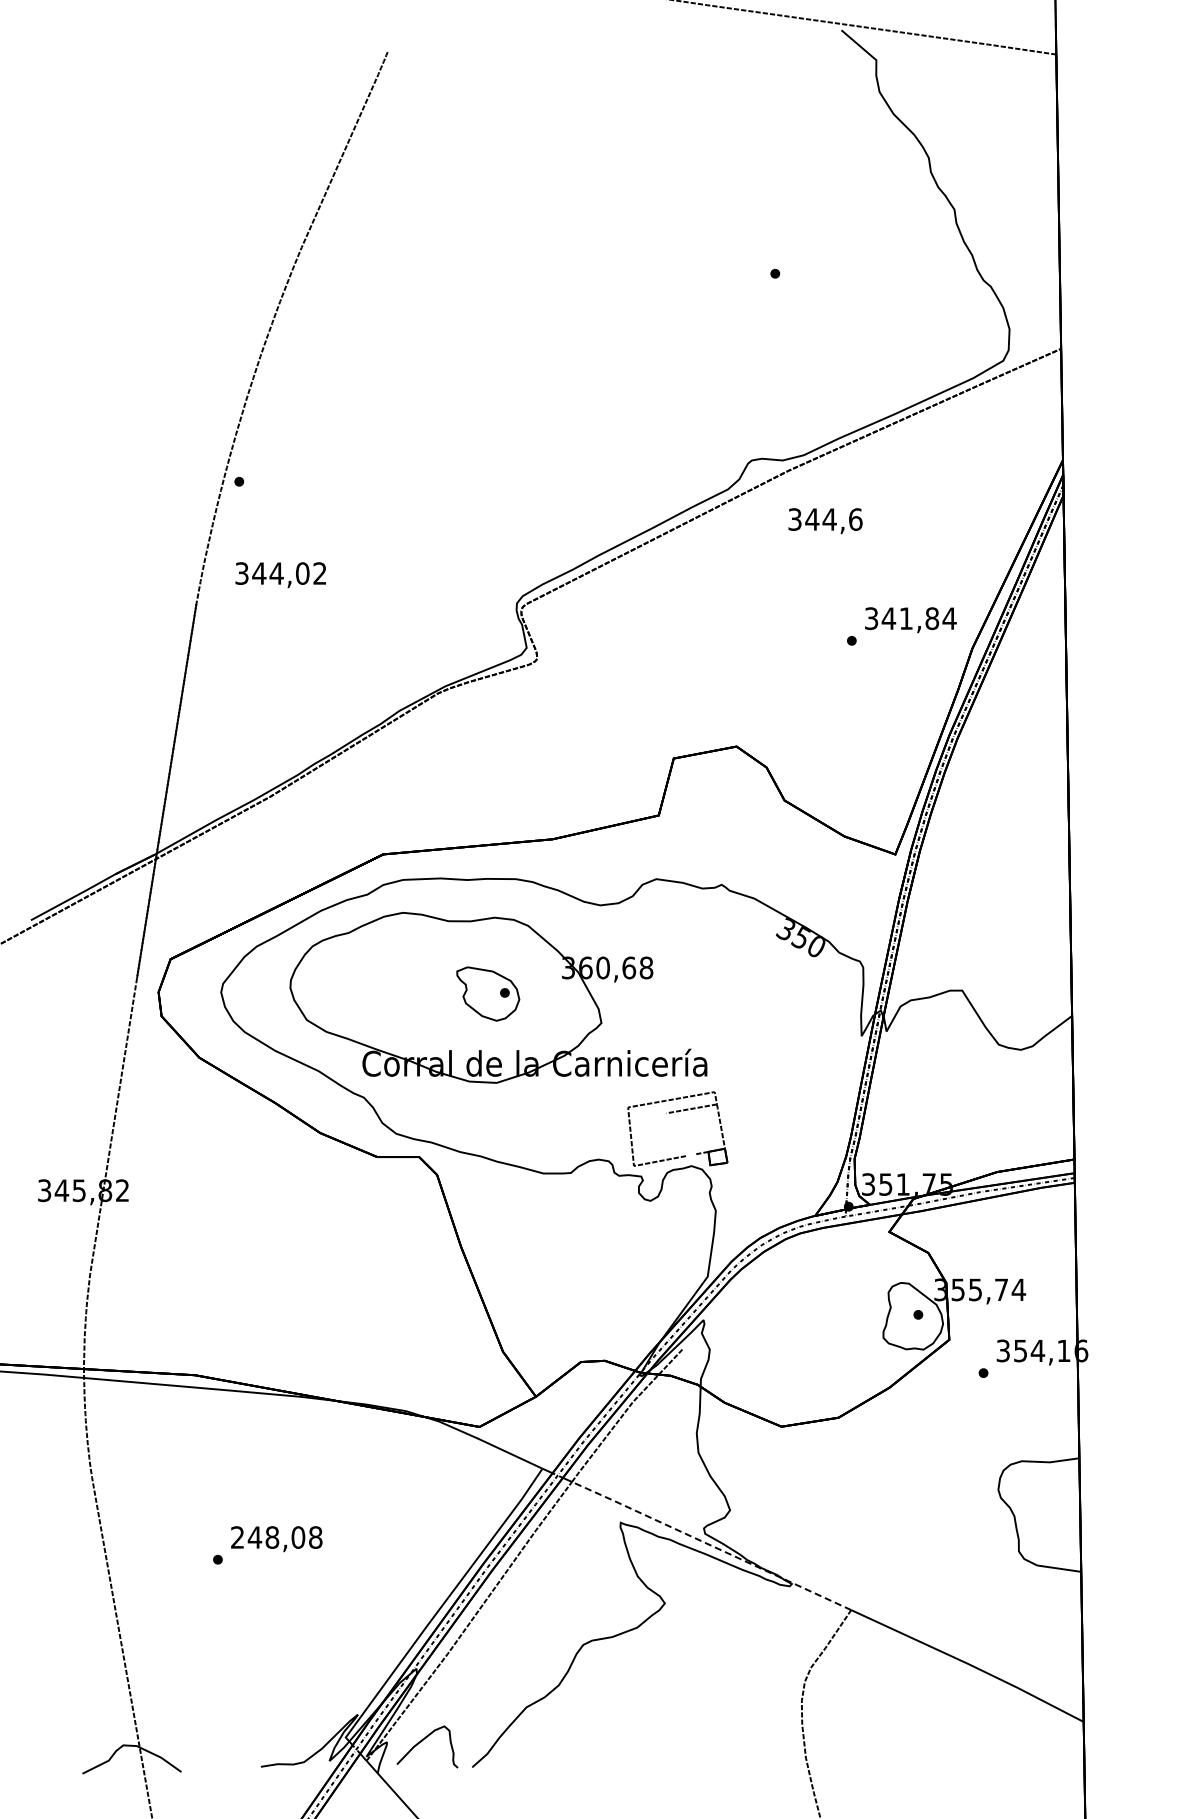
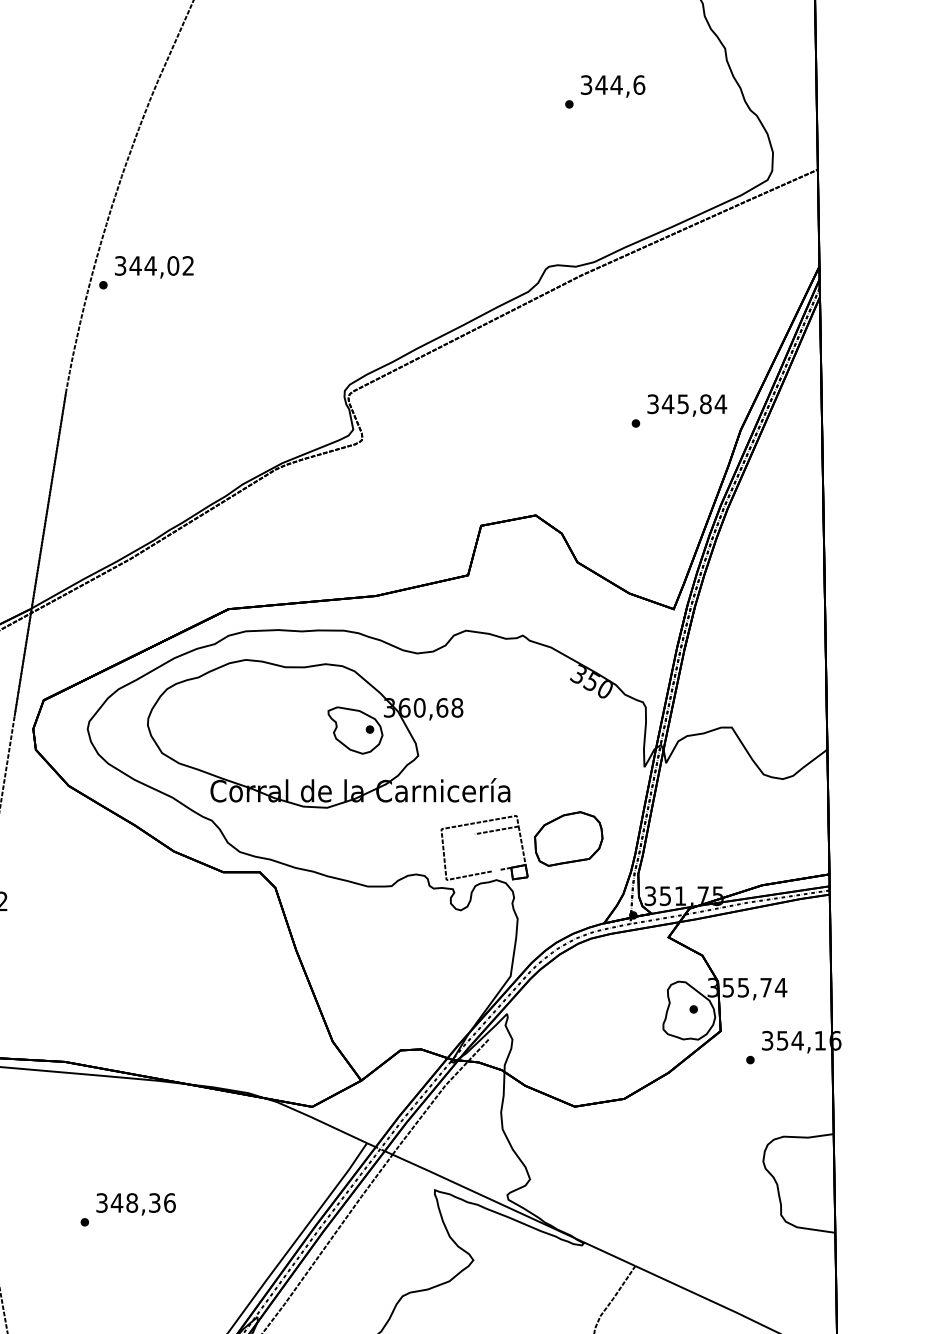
text: (825, 521) -> (613, 86), moved
text: (280, 575) -> (154, 267), moved
text: (905, 618) -> (682, 404), 341,84 -> 345,84
part: (488, 993) -> (355, 730), moved
part: (774, 1118) -> (568, 838), added
text: (276, 1537) -> (135, 1202), 248,08 -> 348,36
line: (710, 1545) -> (513, 1209), dashed -> solid

